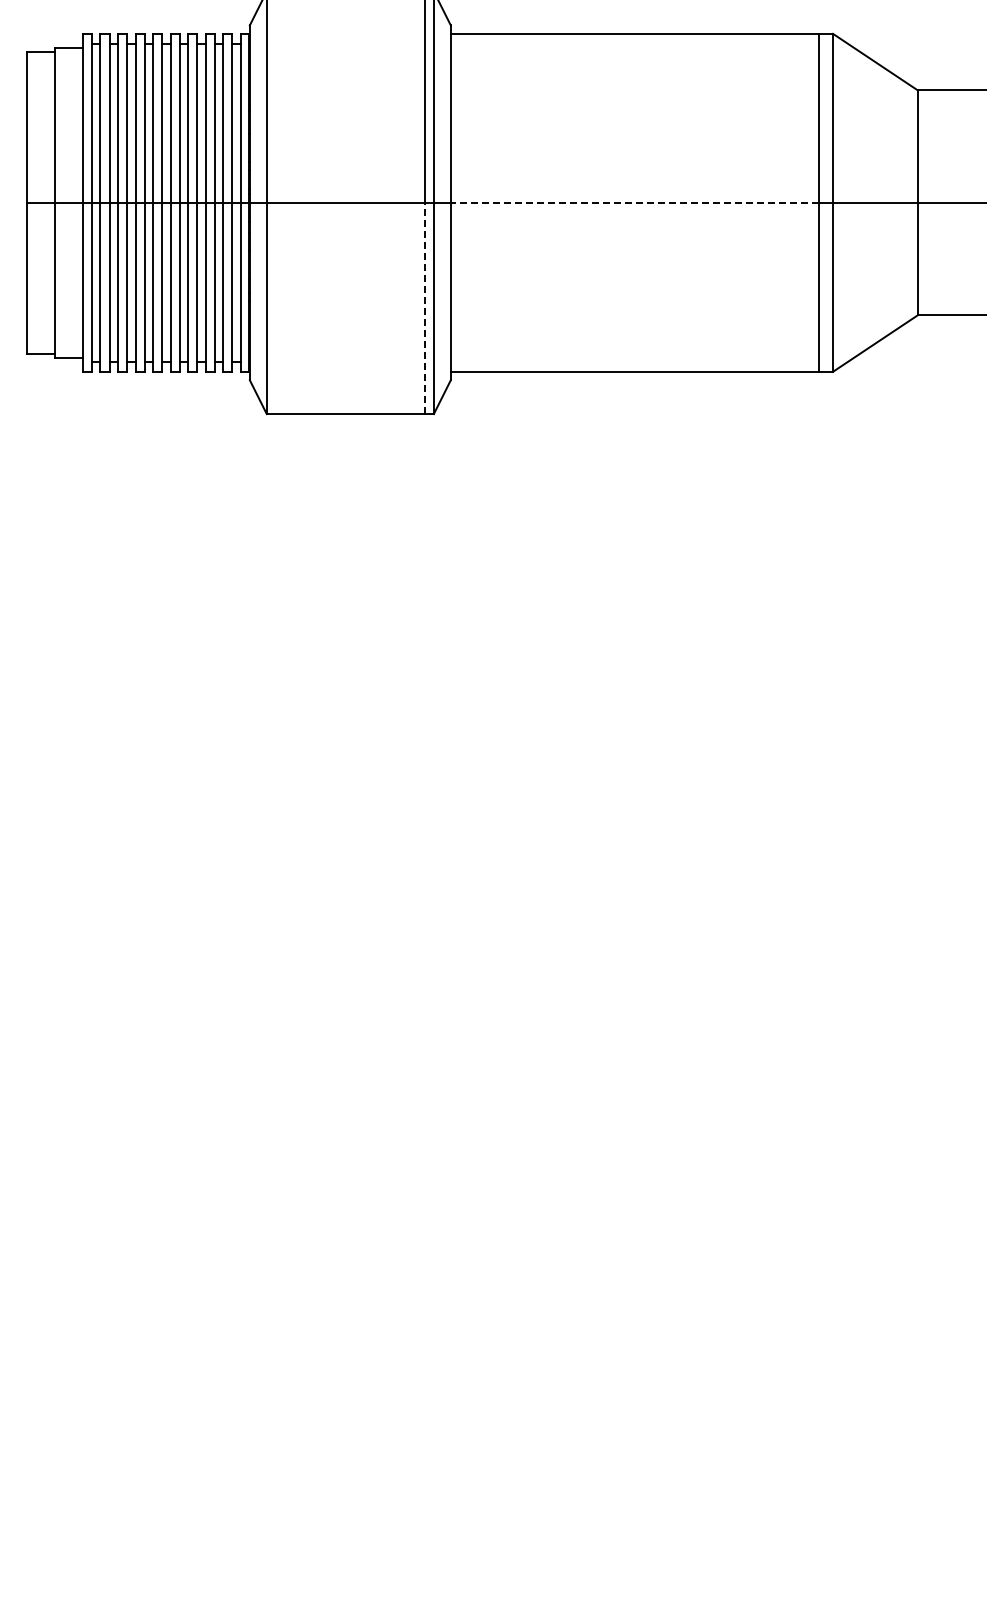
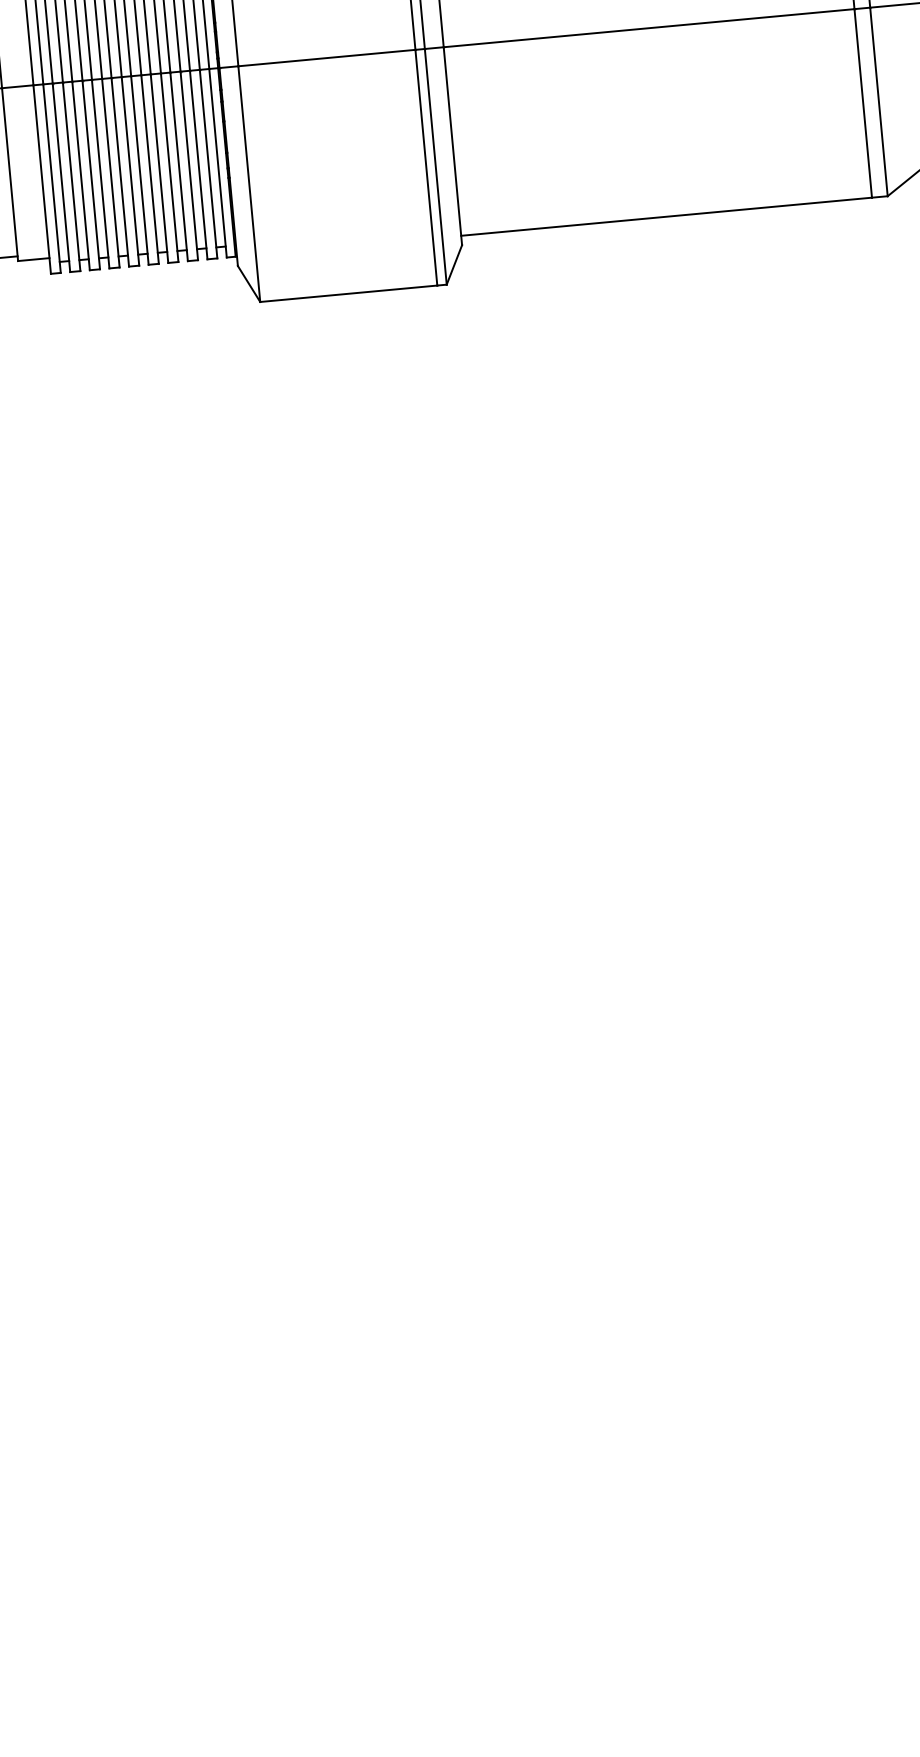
line: (634, 202) -> (648, 27), dashed -> solid
line: (425, 308) -> (426, 167), dashed -> solid

